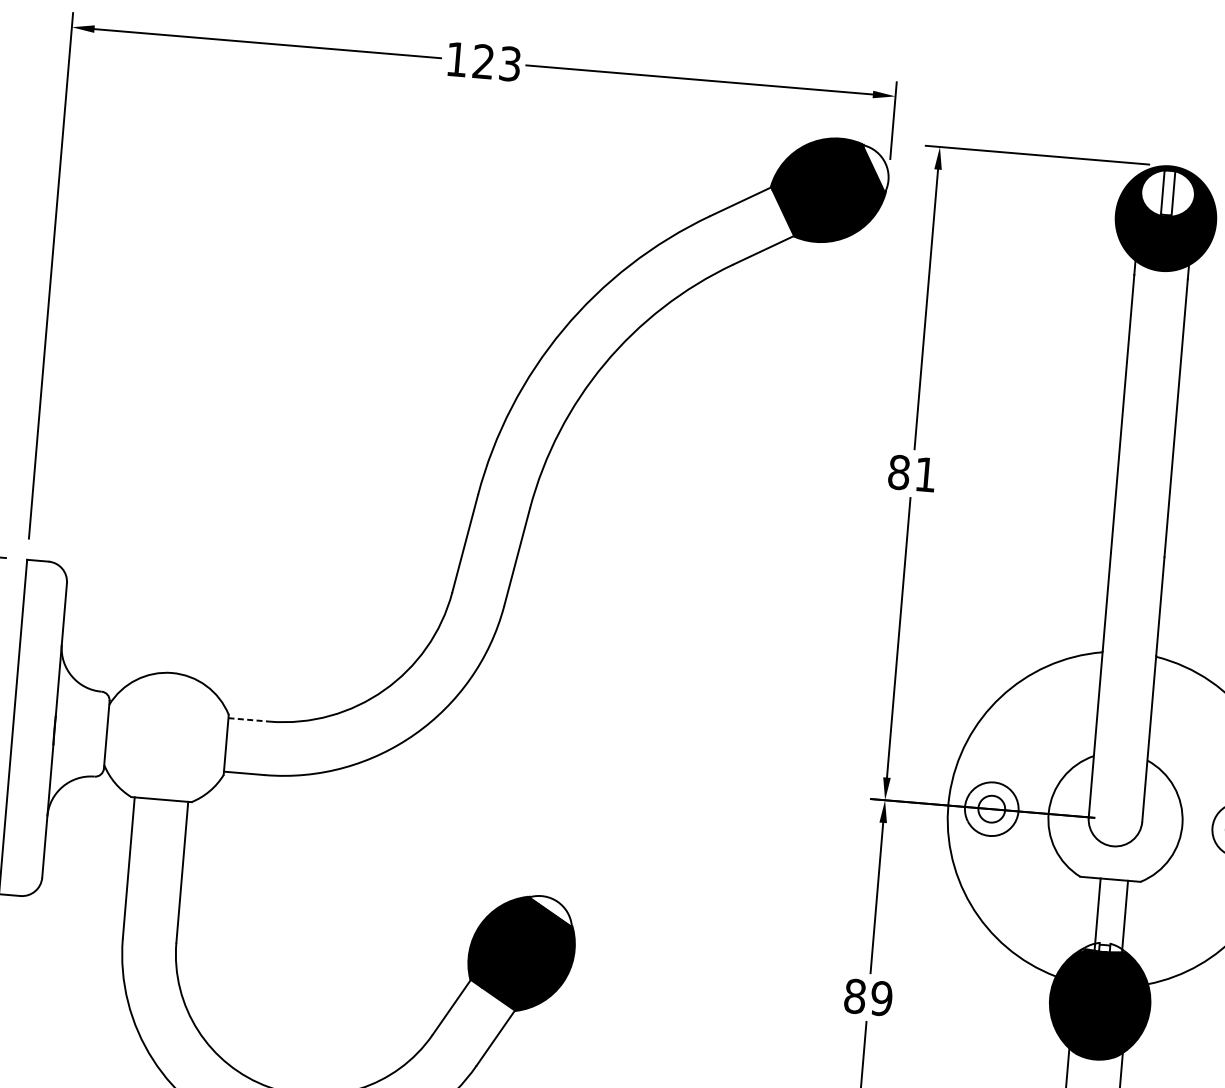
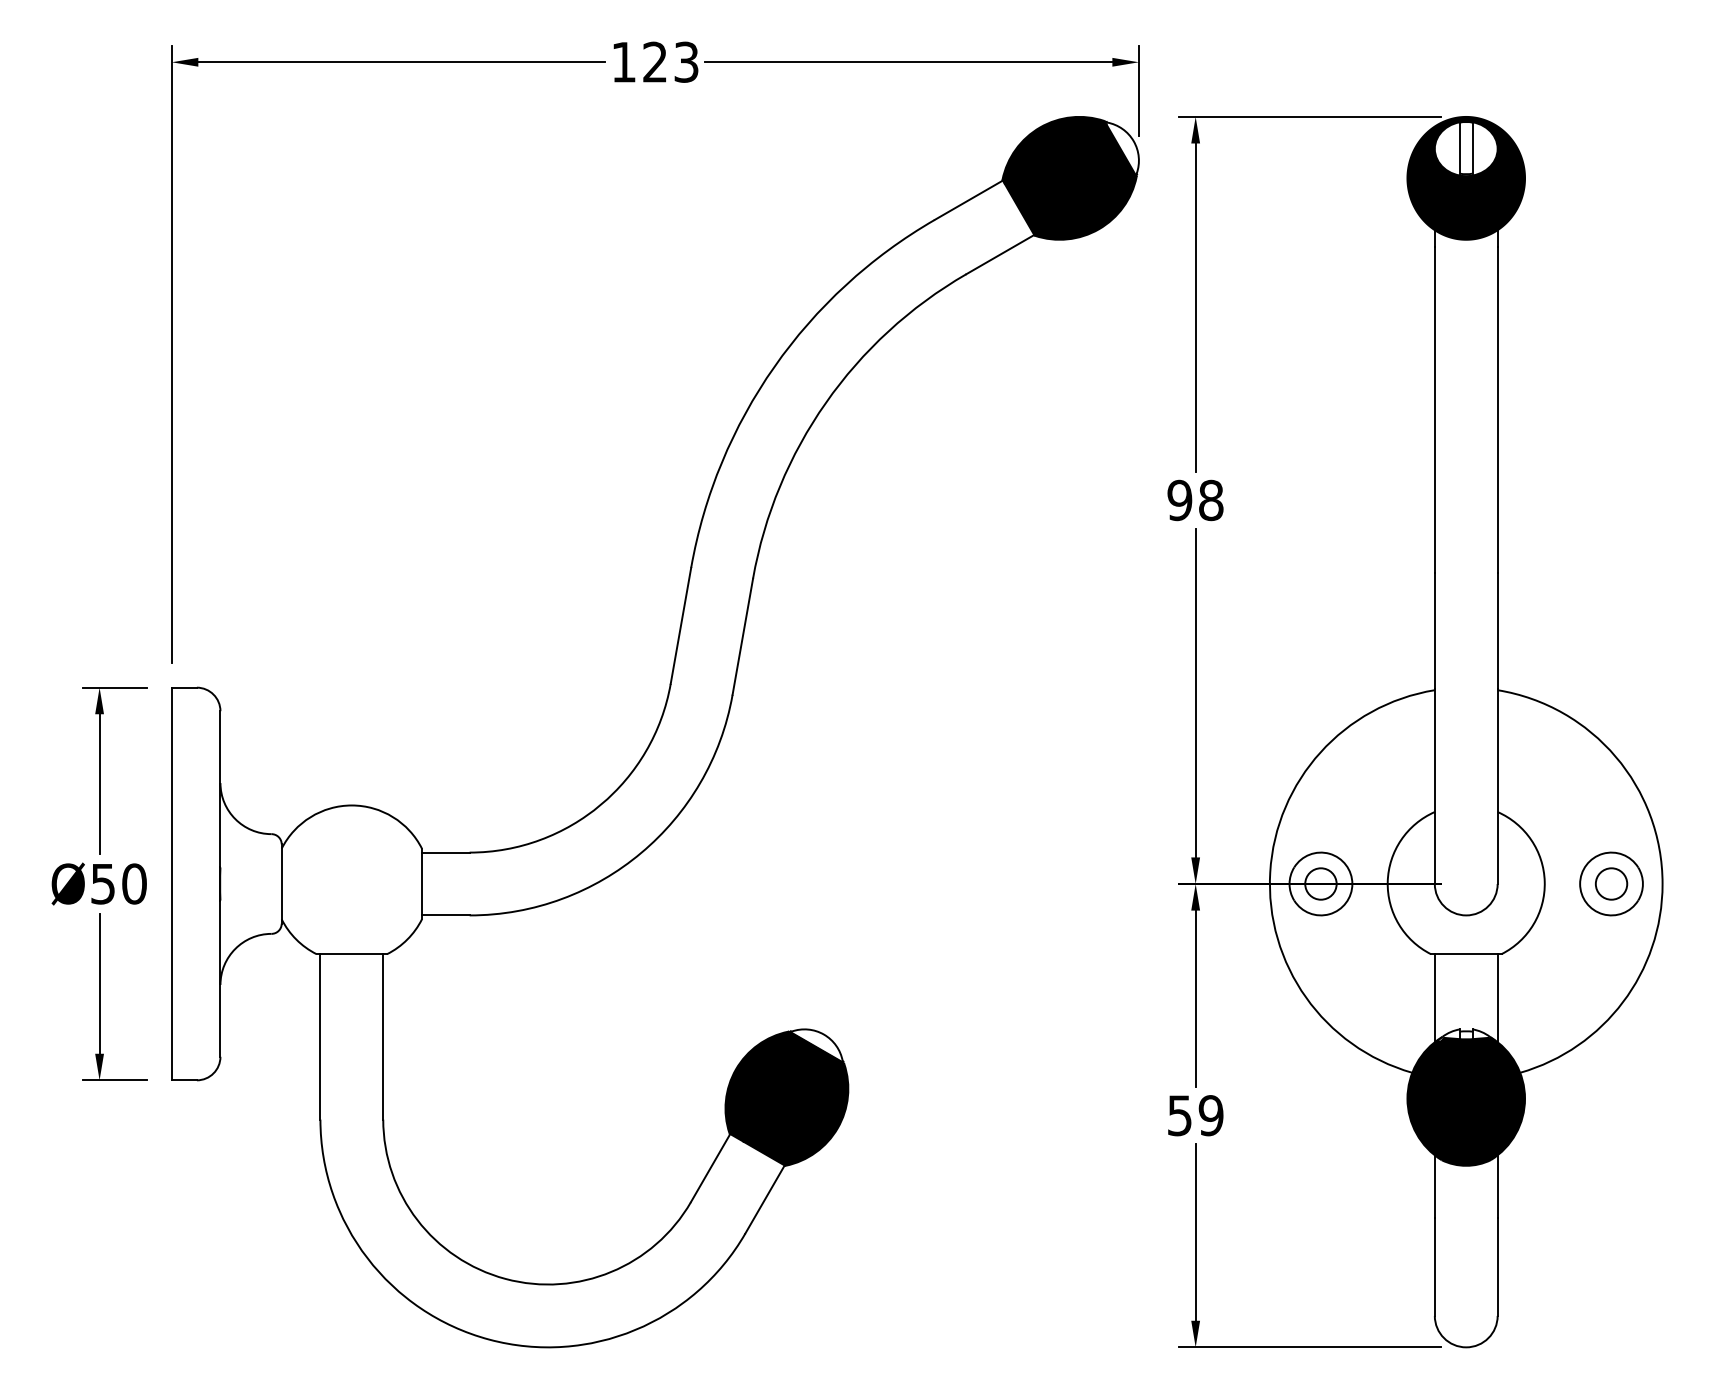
text: (912, 473) -> (1195, 500), 81 -> 98
line: (248, 719) -> (445, 852), dashed -> solid
line: (1097, 915) -> (1497, 997), moved
line: (1124, 917) -> (1434, 997), moved
text: (854, 996) -> (1179, 1115), 89 -> 59

